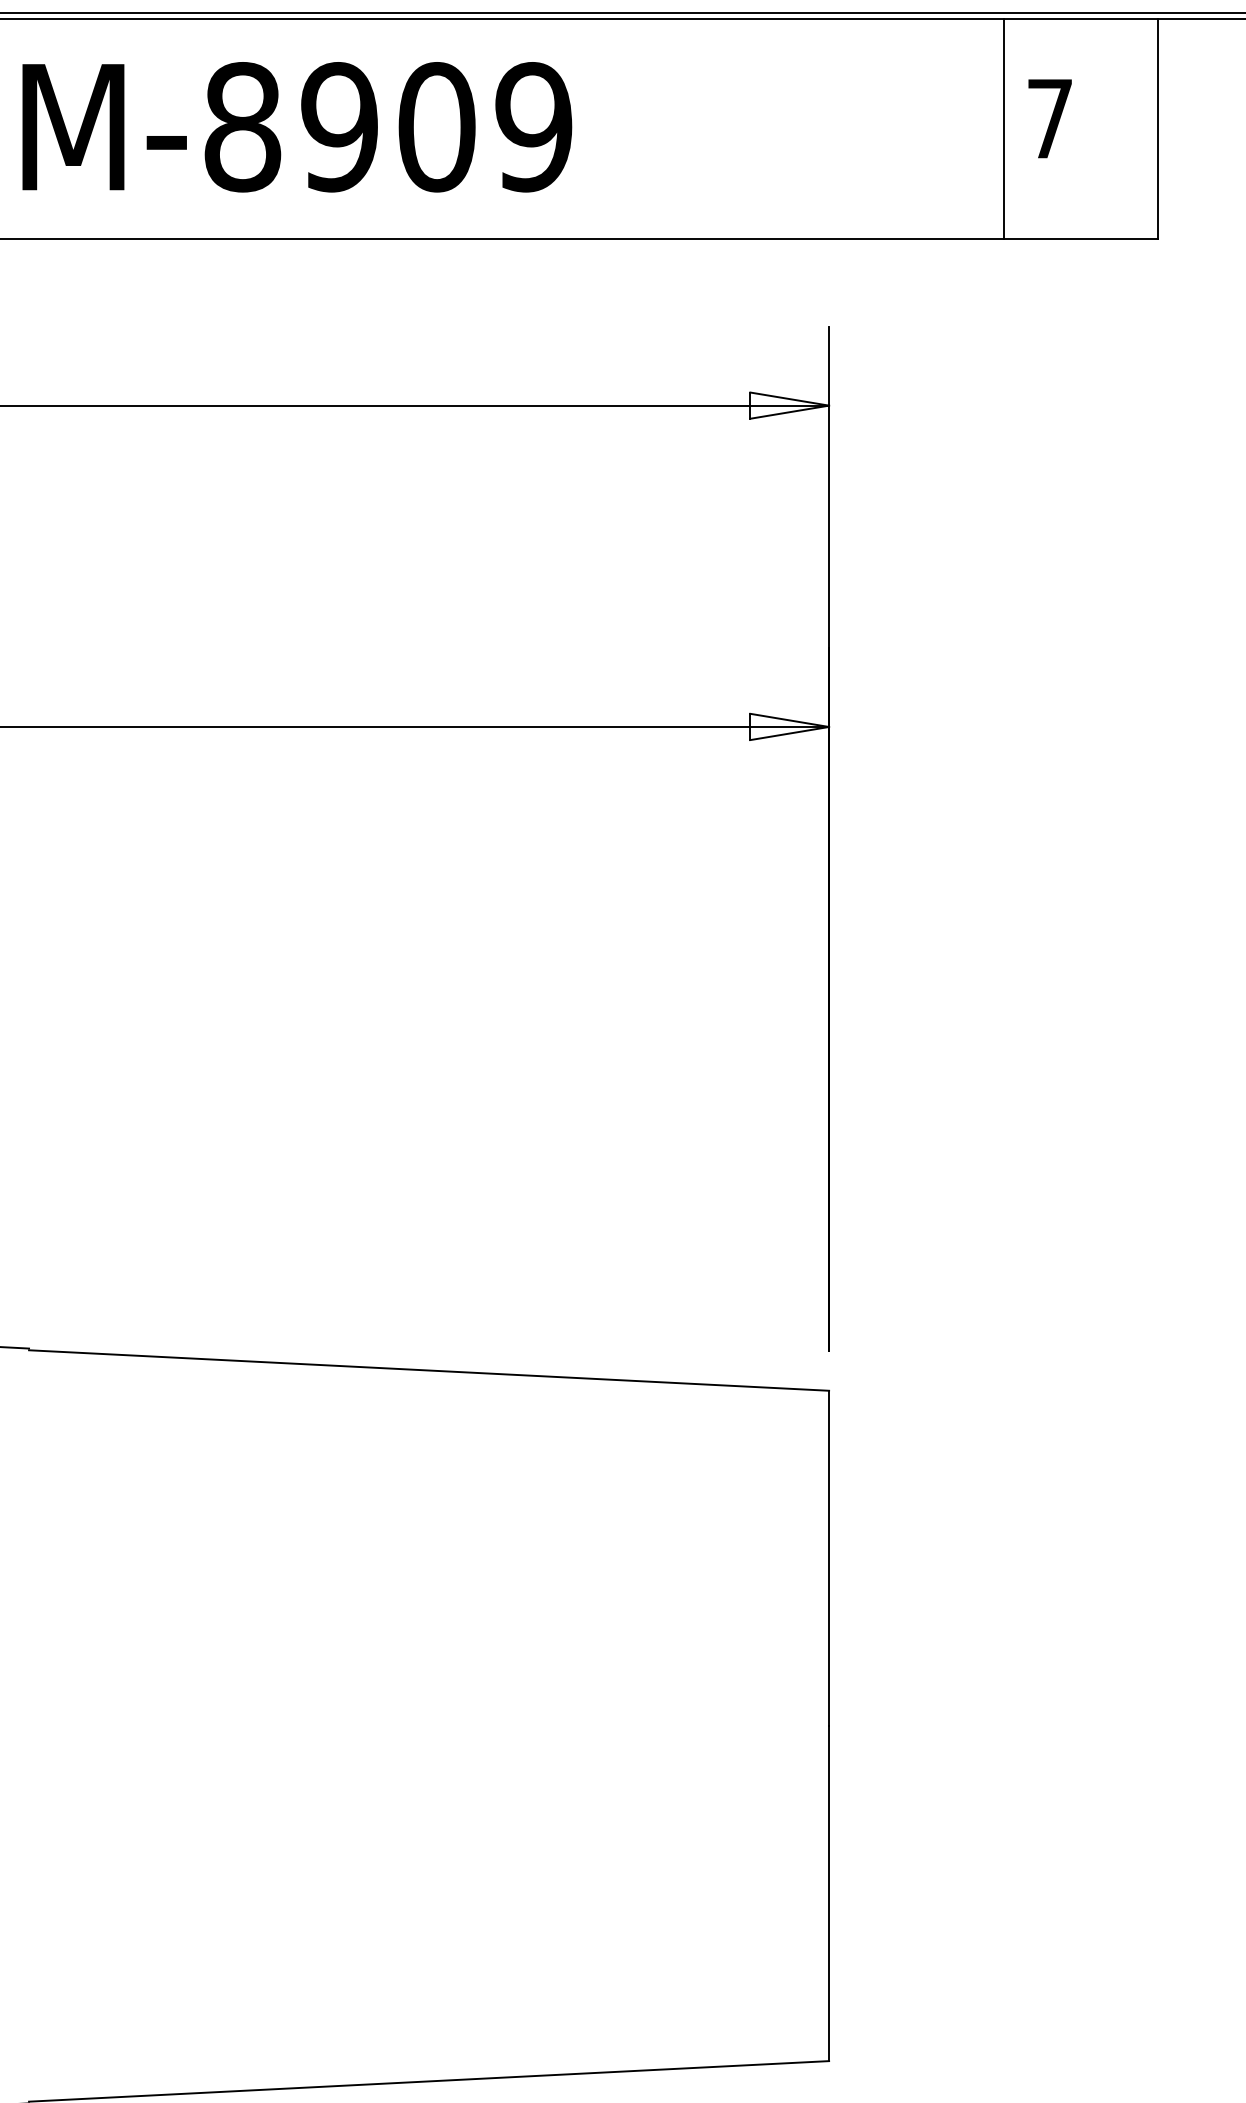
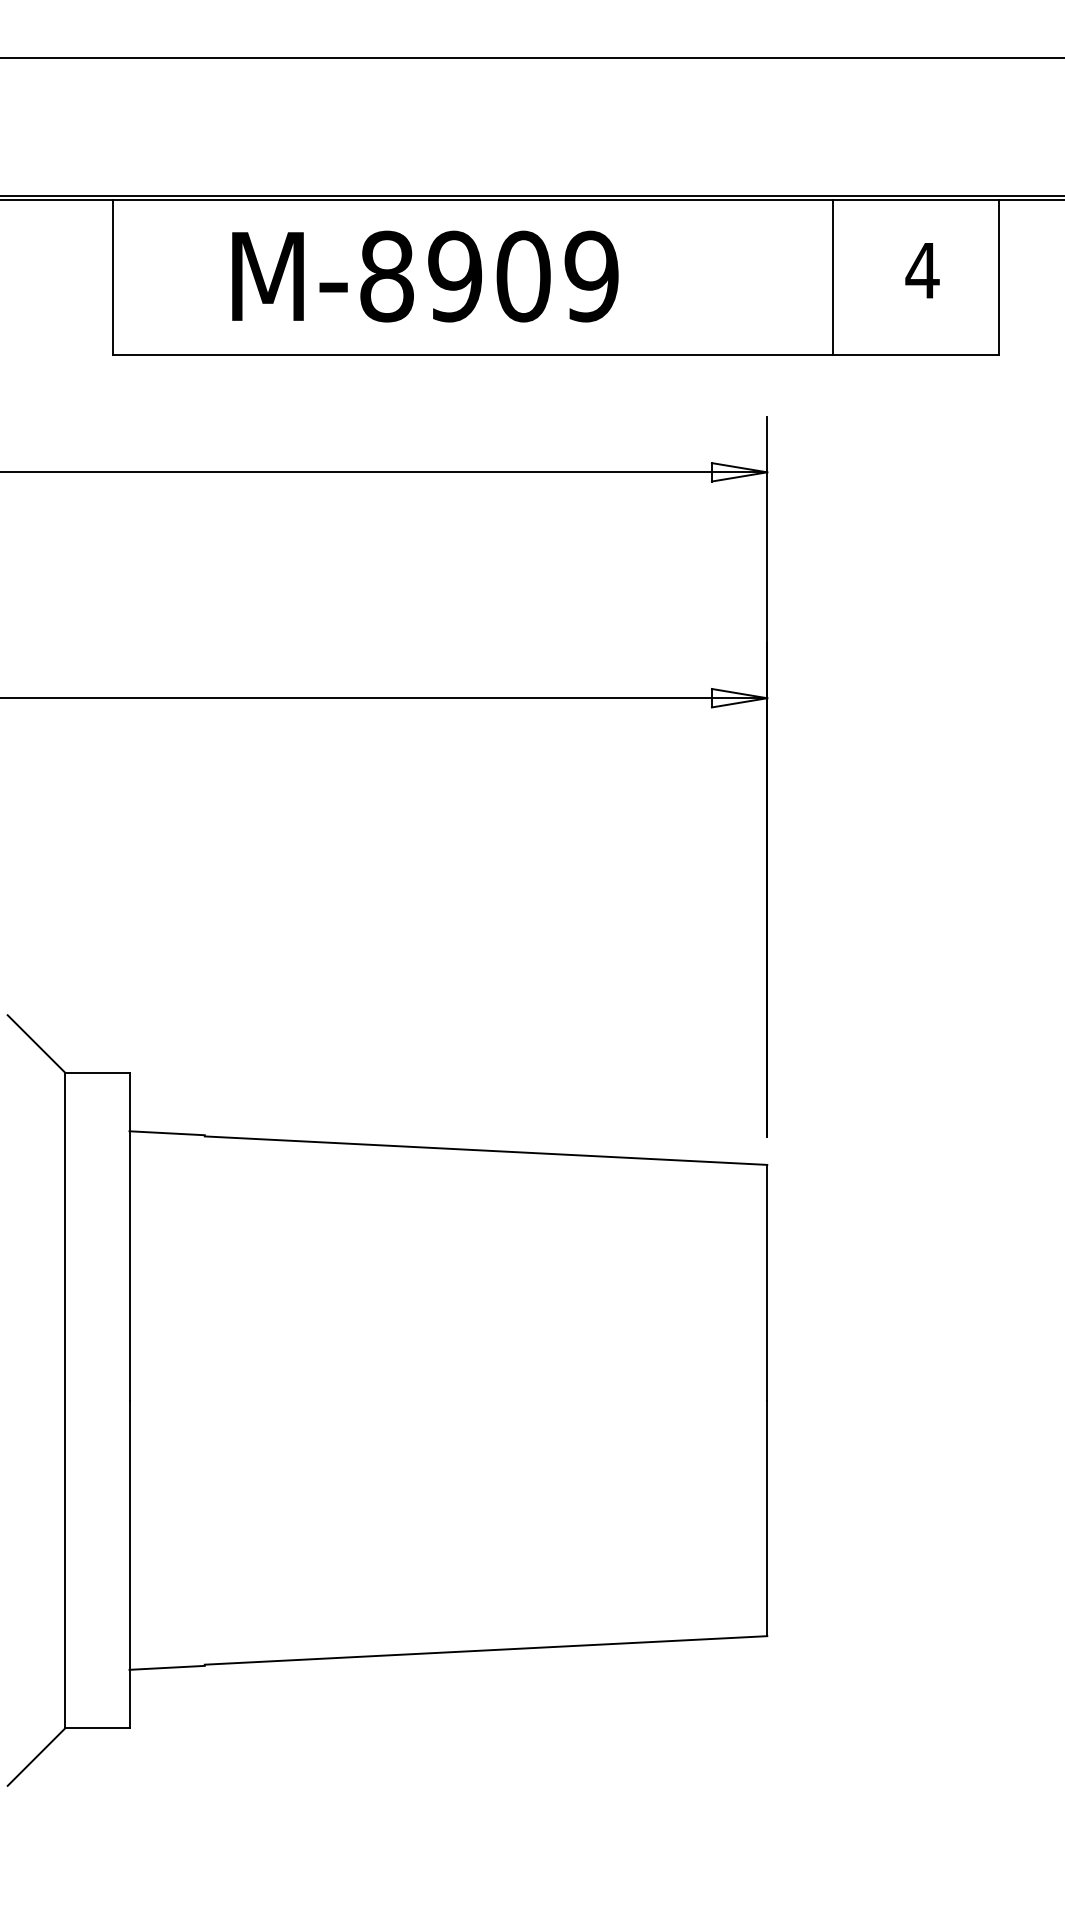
text: (1049, 118) -> (922, 270), 7 -> 4
text: (297, 127) -> (425, 276), moved
line: (1004, 128) -> (832, 277), moved

